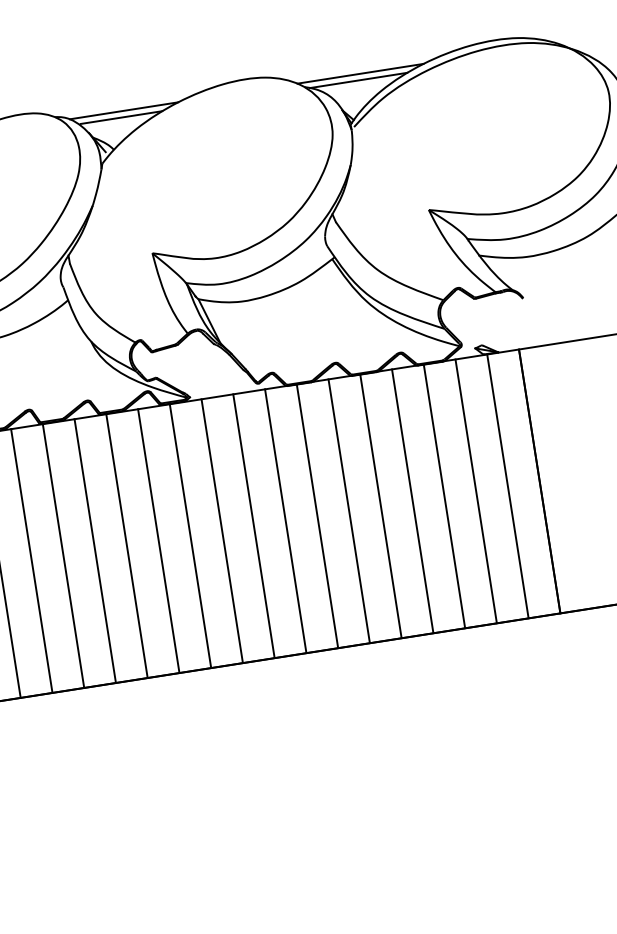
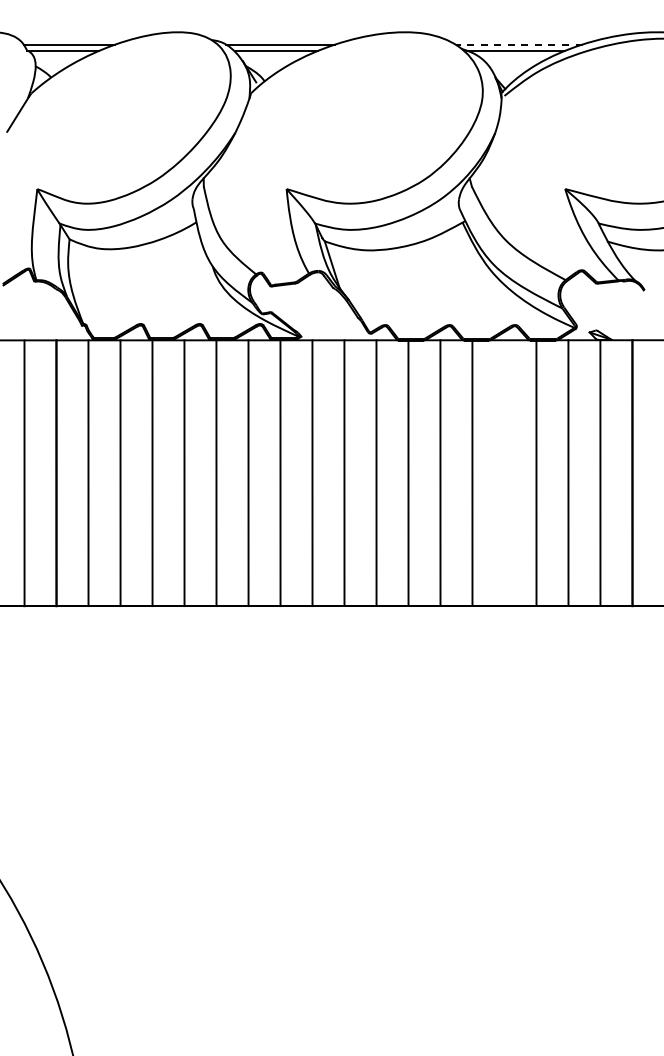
line: (361, 73) -> (519, 44), solid -> dashed
line: (412, 501) -> (504, 473), removed

